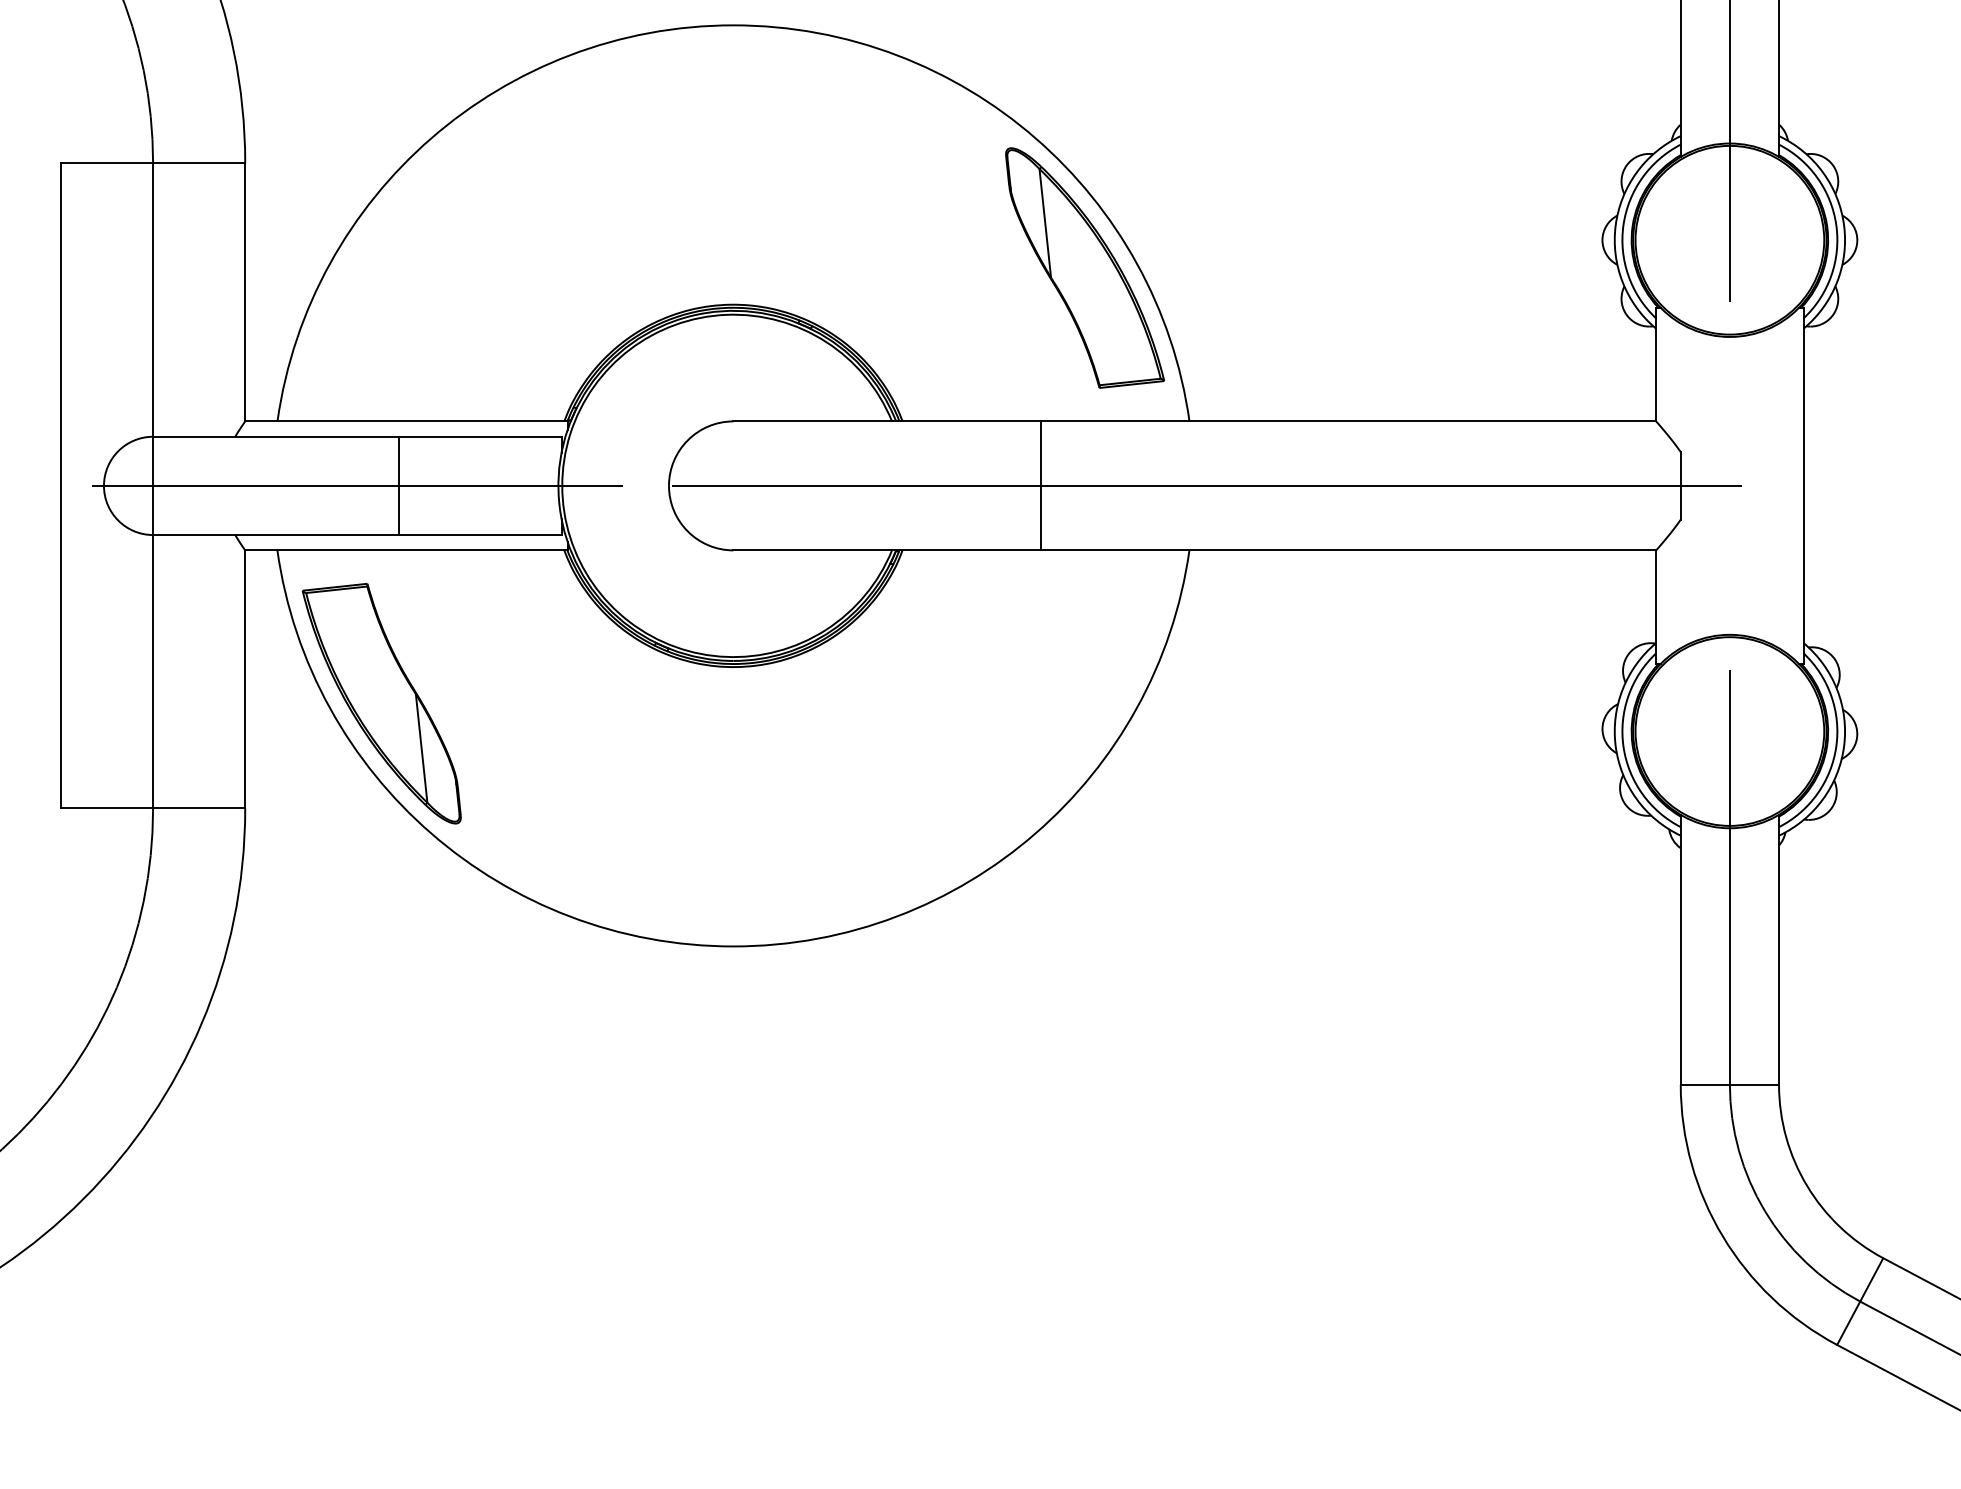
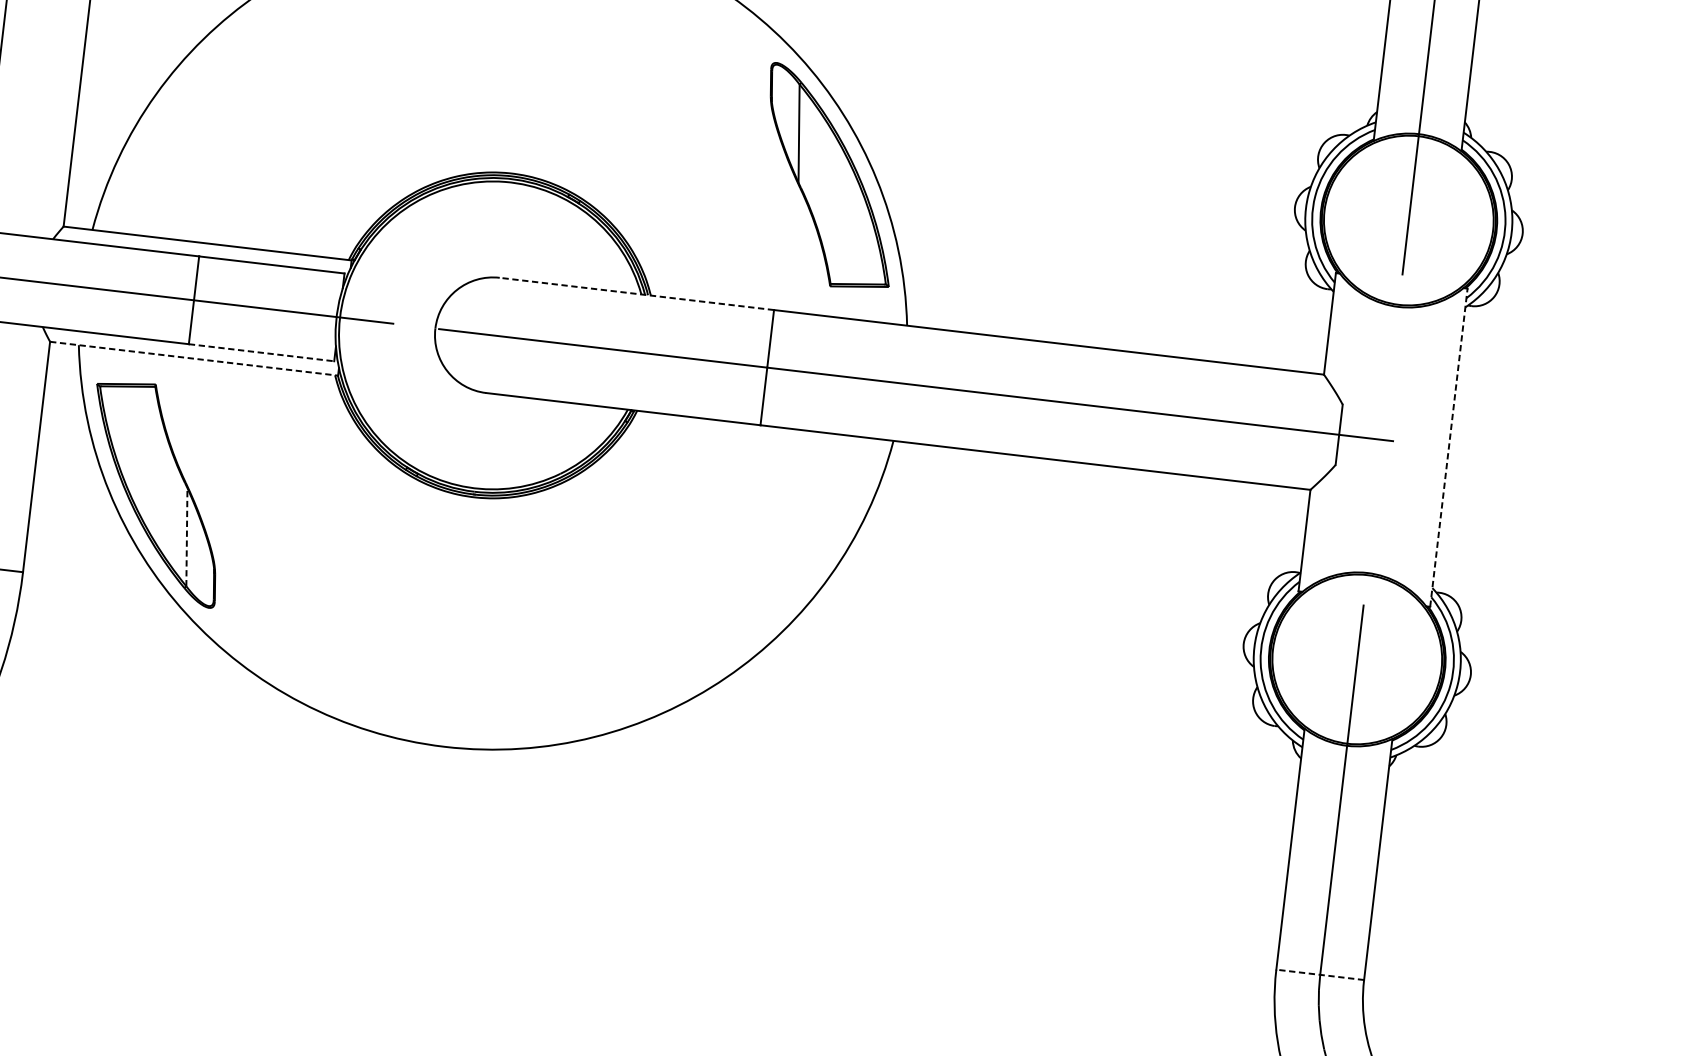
line: (887, 421) -> (637, 294), solid -> dashed
line: (1803, 485) -> (1448, 447), solid -> dashed
line: (480, 535) -> (261, 353), solid -> dashed
line: (406, 550) -> (194, 358), solid -> dashed
line: (421, 748) -> (186, 537), solid -> dashed
line: (1729, 1084) -> (1319, 974), solid -> dashed

